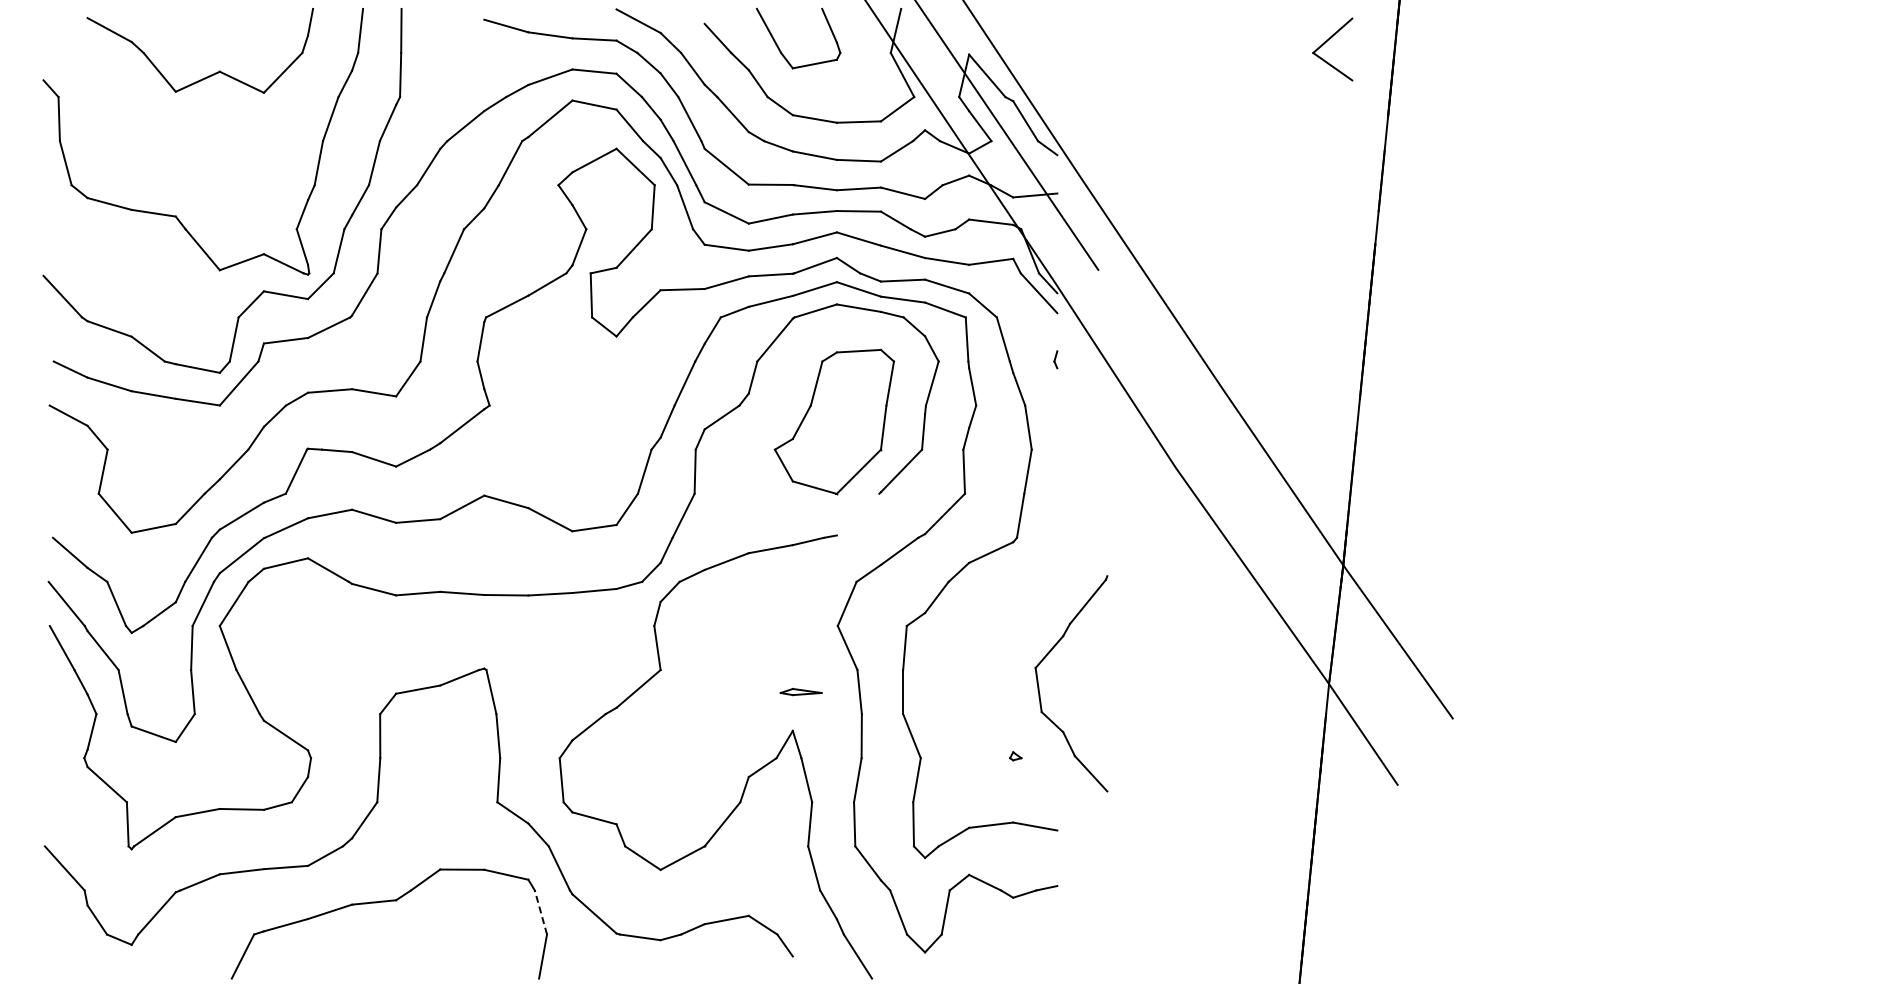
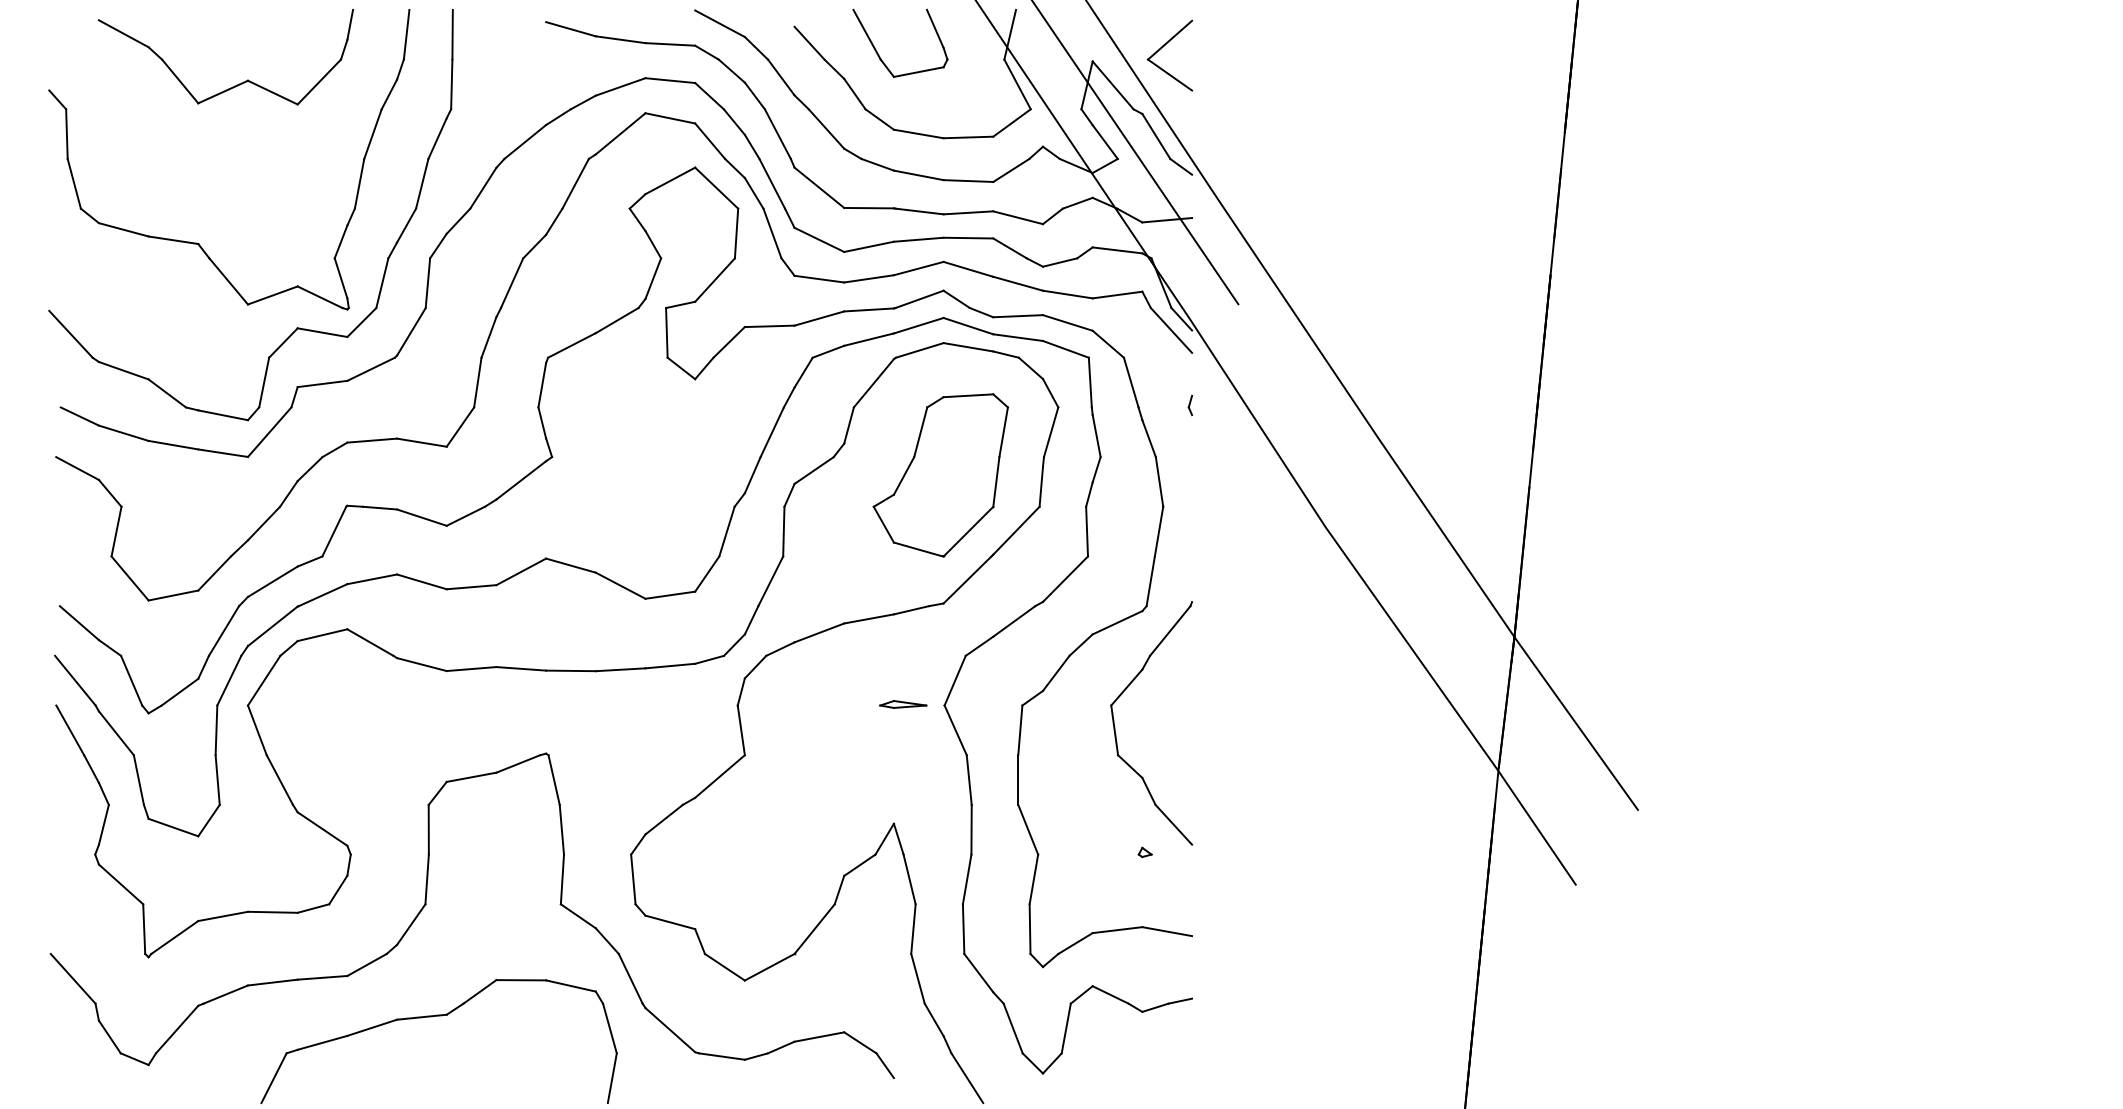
part: (1326, 42) -> (1162, 47), moved
line: (857, 514) -> (966, 579), added
part: (1039, 686) -> (1115, 726), moved
part: (800, 692) -> (902, 704), moved
line: (540, 912) -> (609, 1028), dashed -> solid

